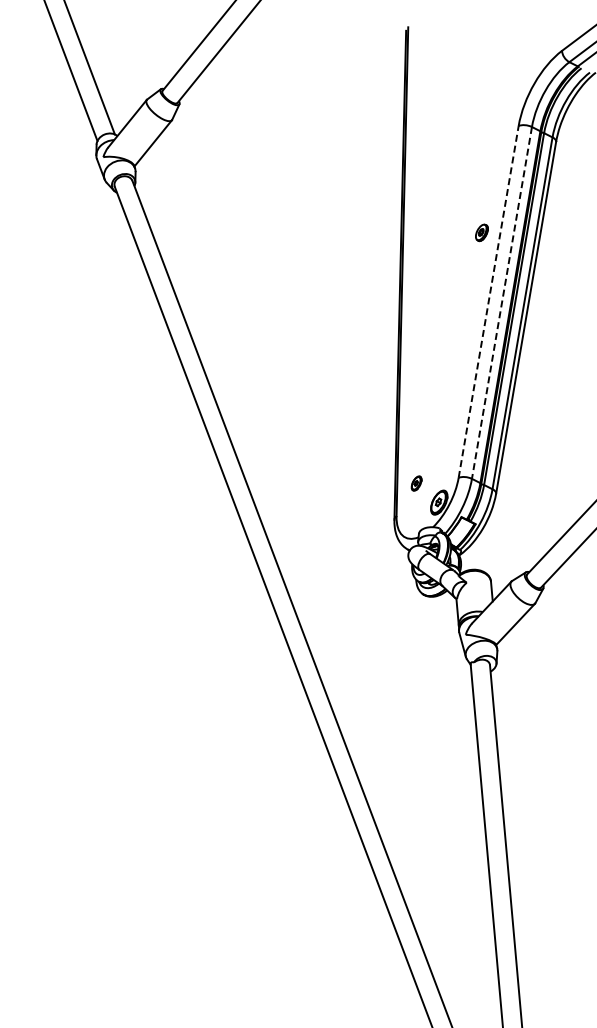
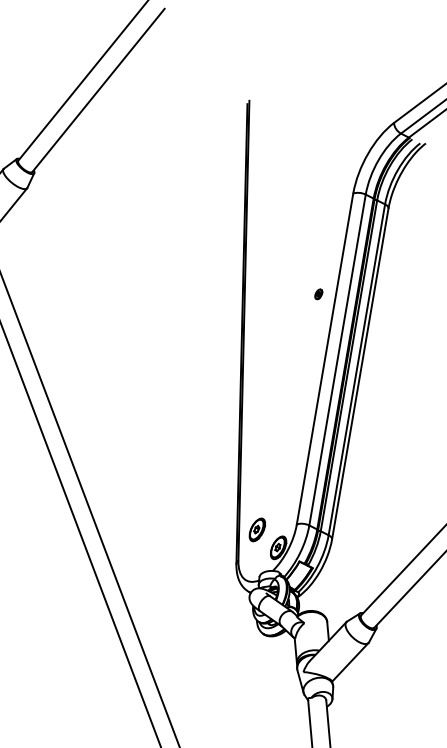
part: (481, 233) -> (318, 294), size x0.62
line: (488, 301) -> (324, 358), dashed -> solid
line: (501, 303) -> (337, 360), dashed -> solid
part: (416, 483) -> (257, 529), size x1.67

